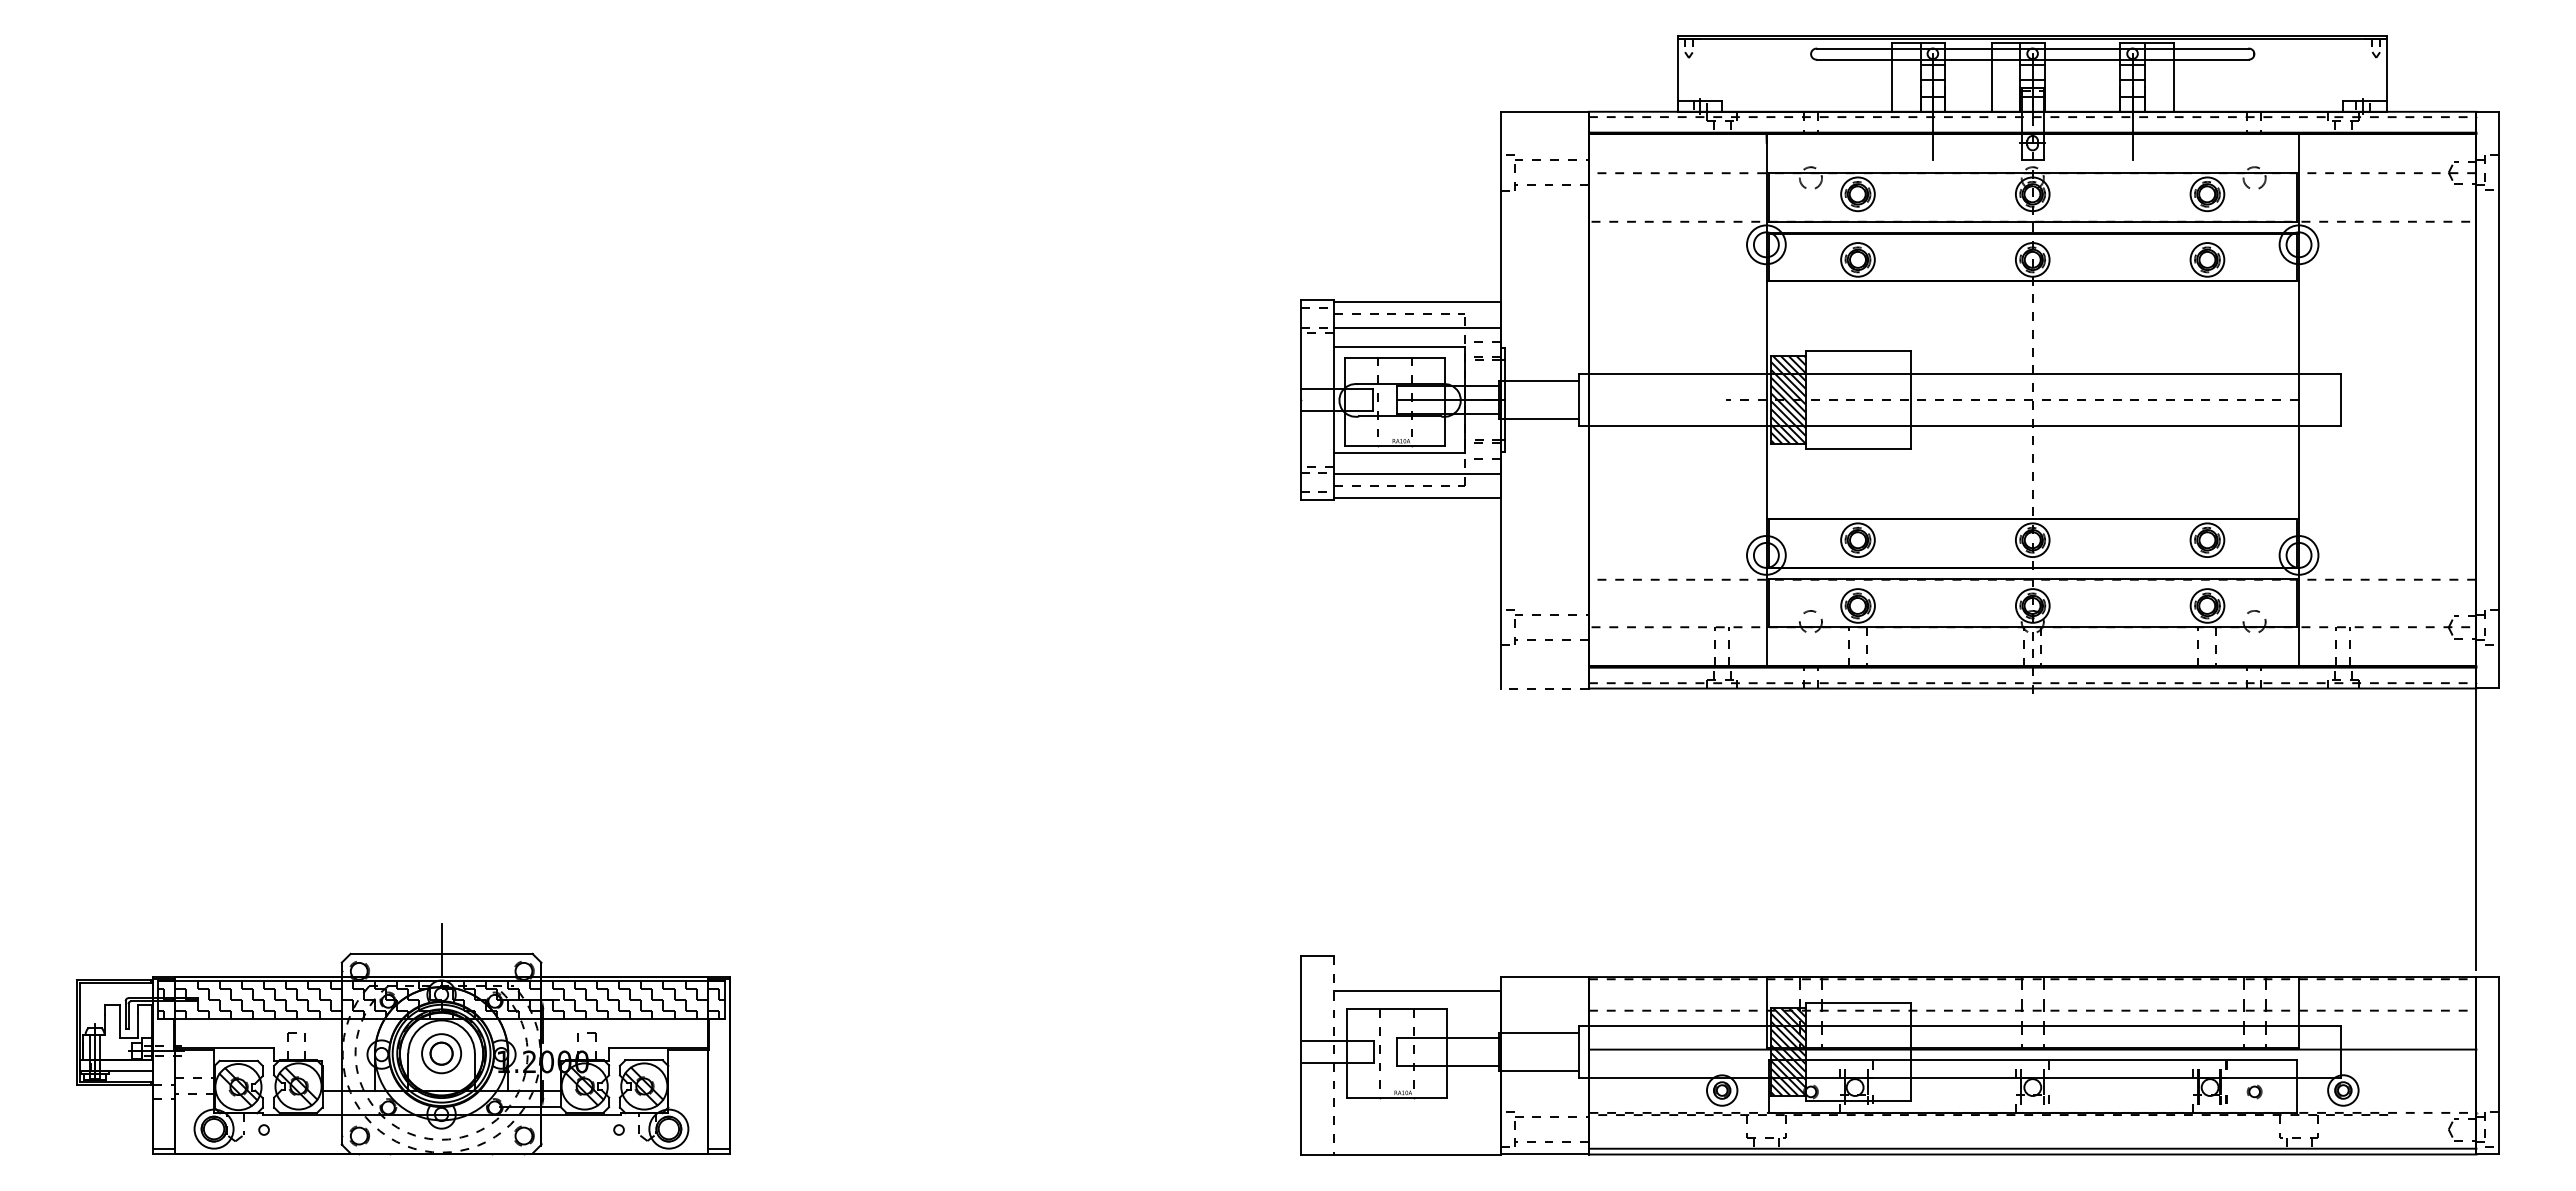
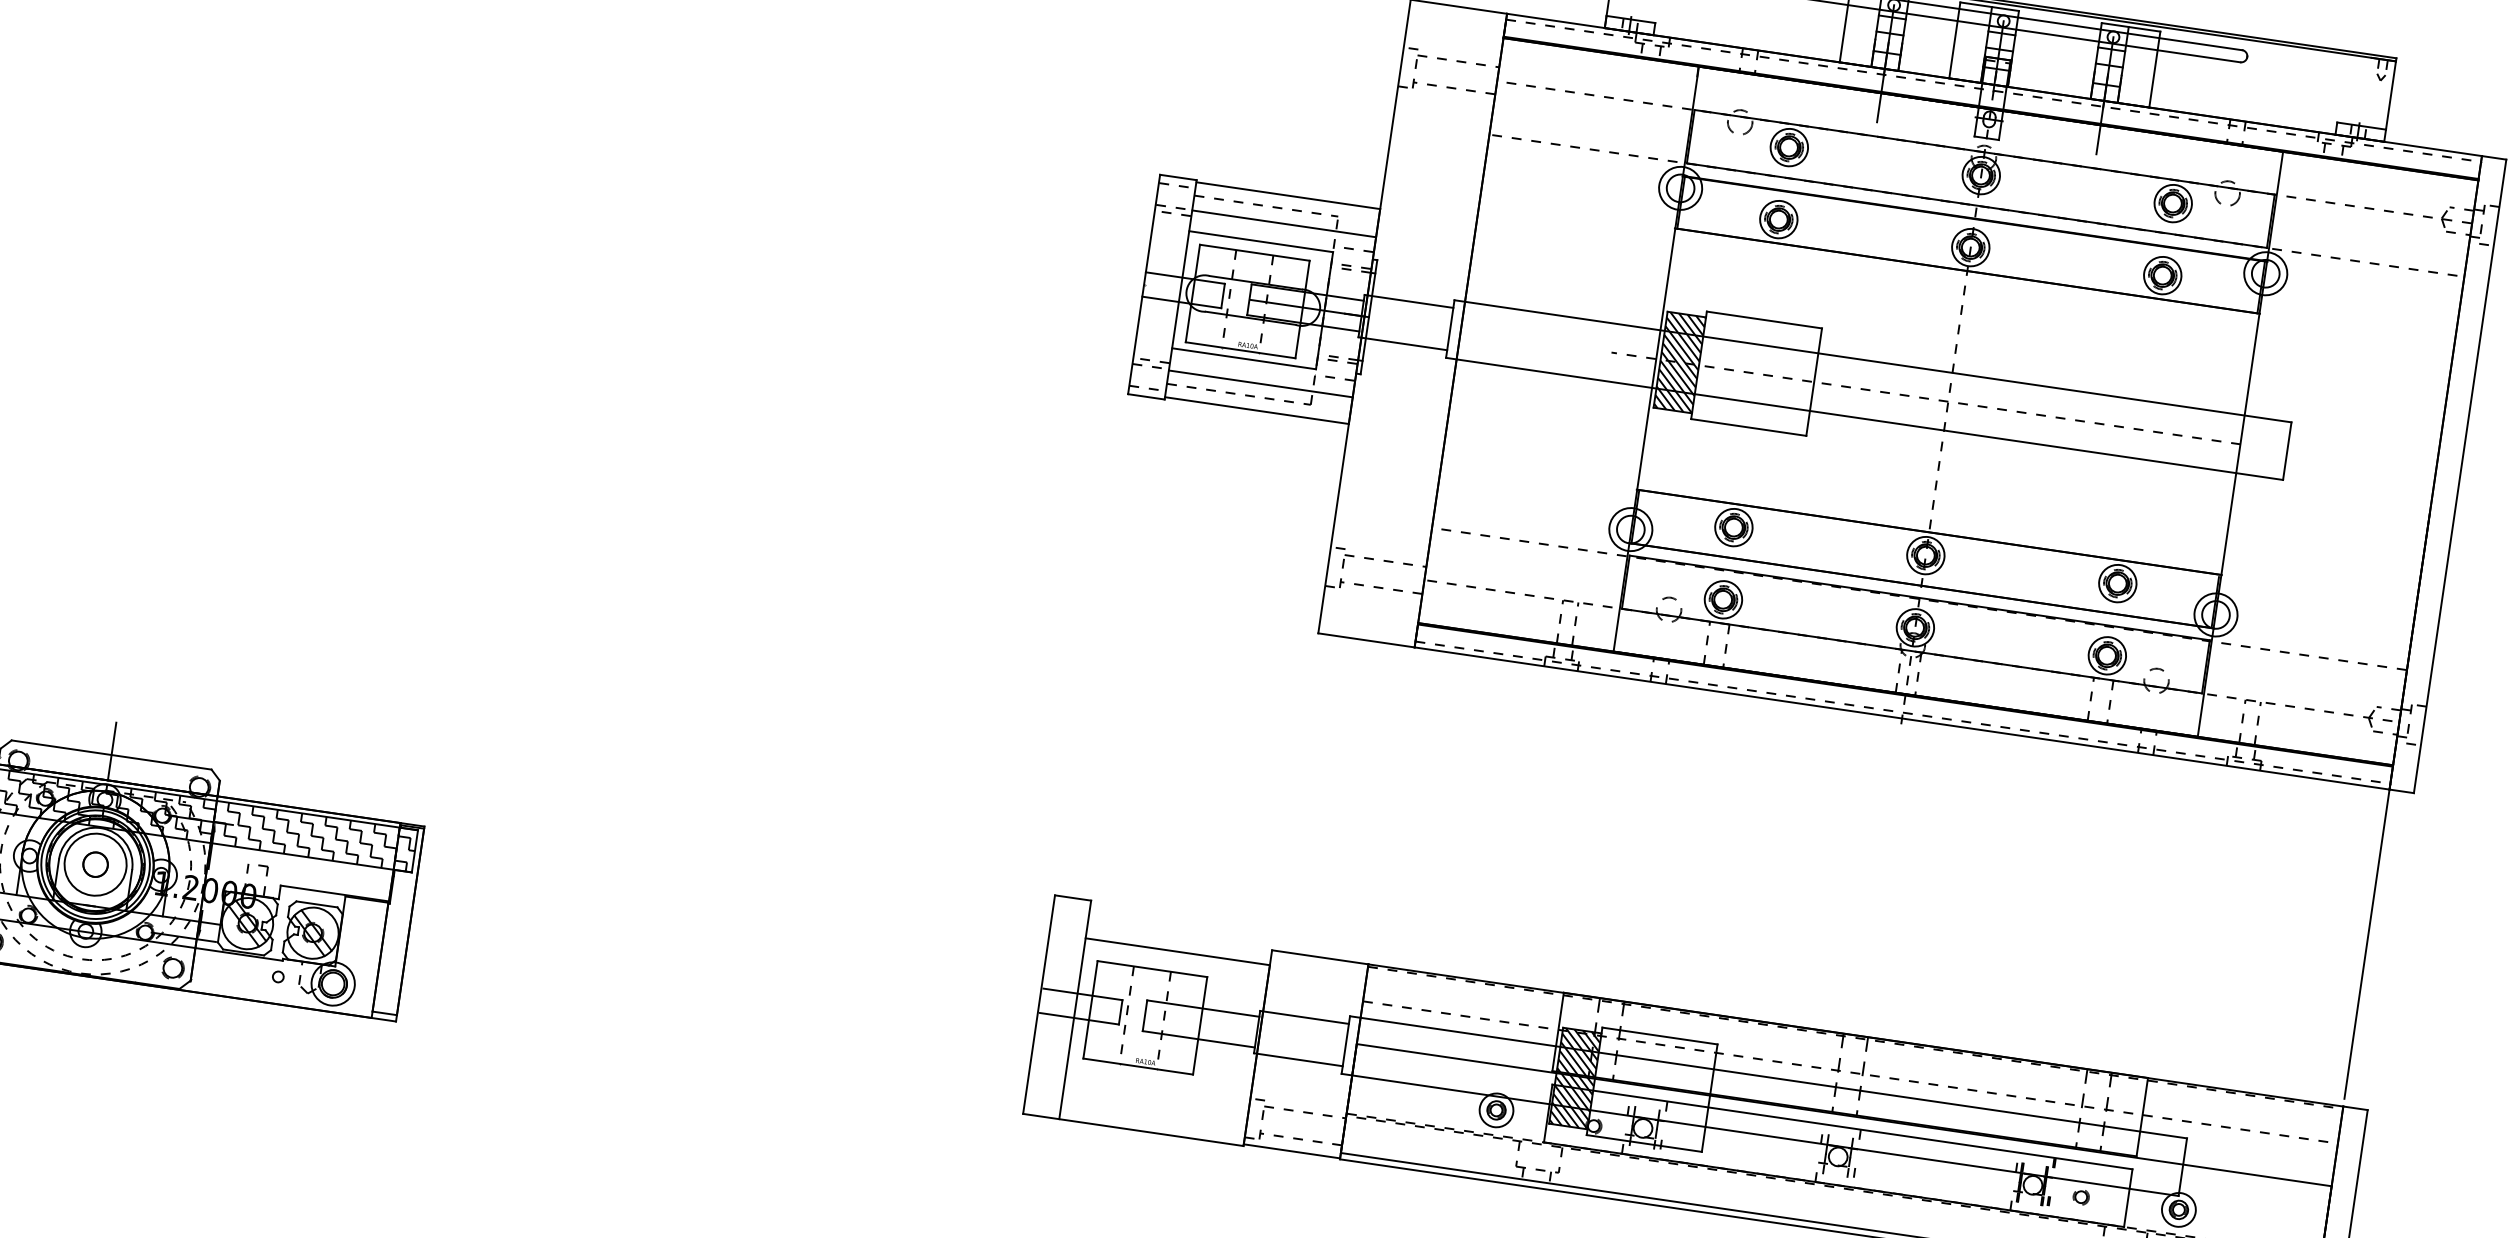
line: (1545, 688) -> (1366, 640), dashed -> solid
circle: (441, 1053) -> (95, 864), size x1.43
line: (1333, 1056) -> (1074, 1010), dashed -> solid

